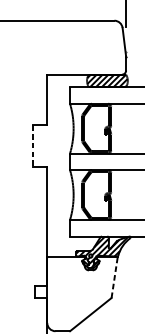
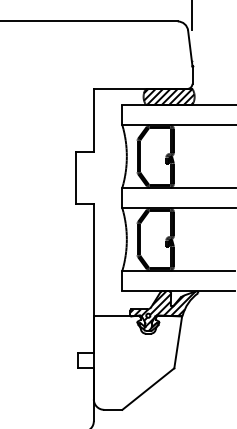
line: (32, 146) -> (75, 178), dashed -> solid
line: (114, 276) -> (178, 341), dashed -> solid

